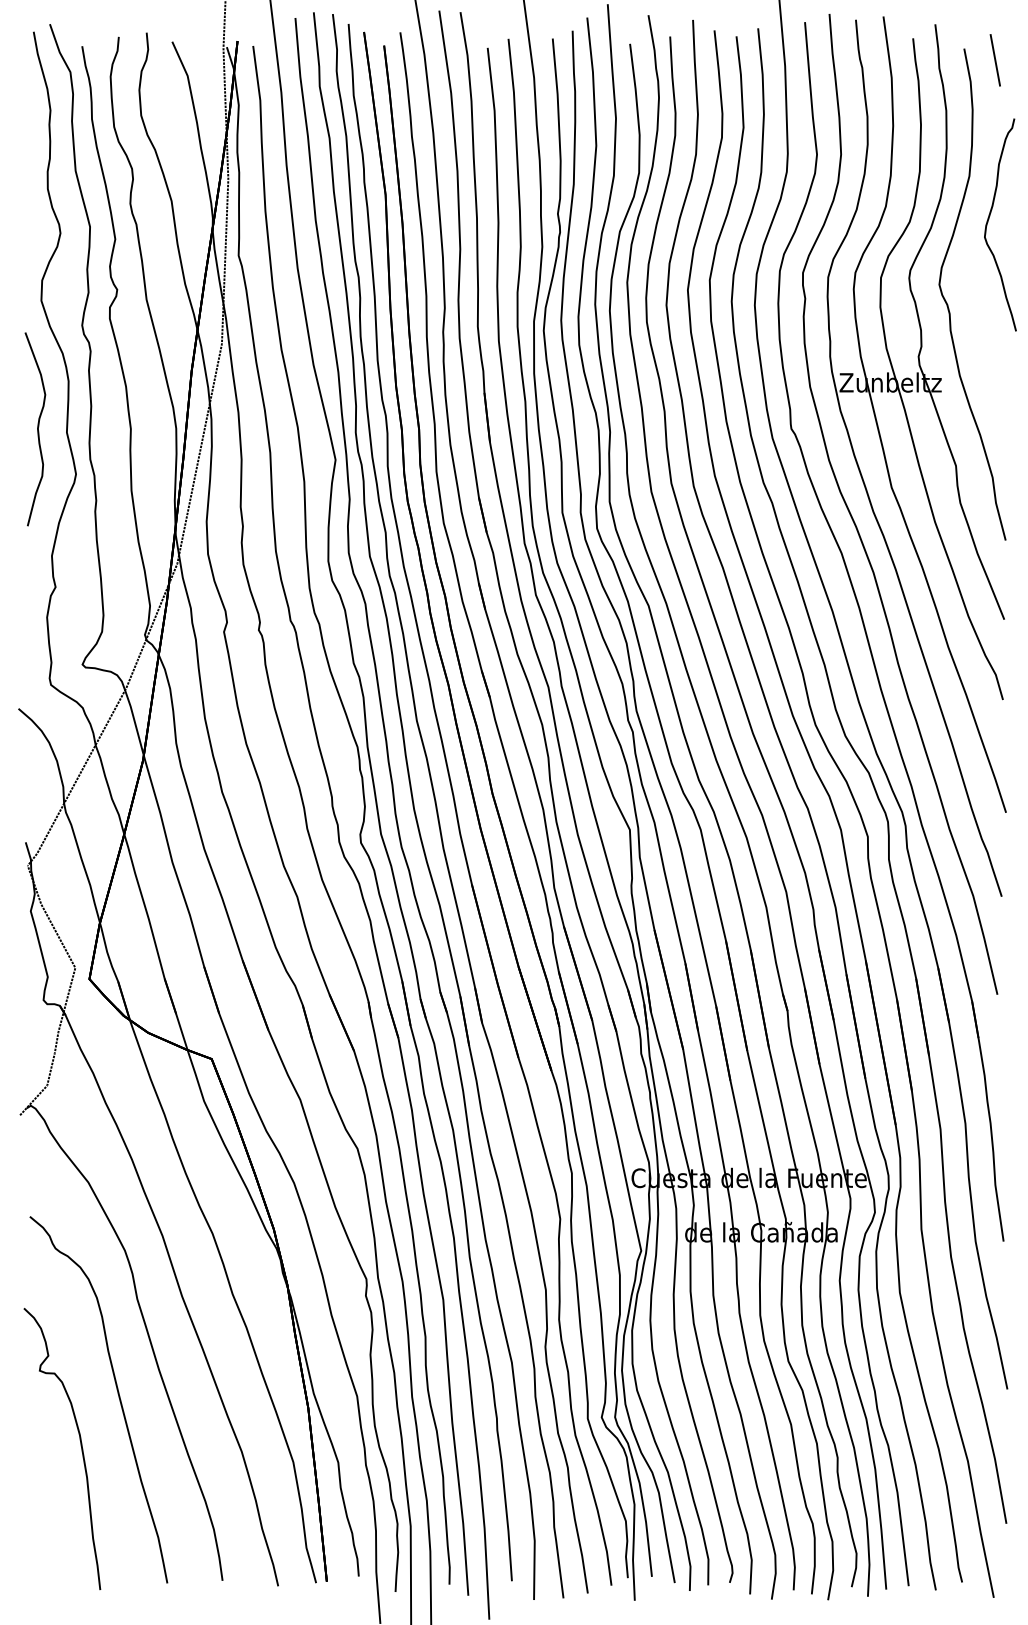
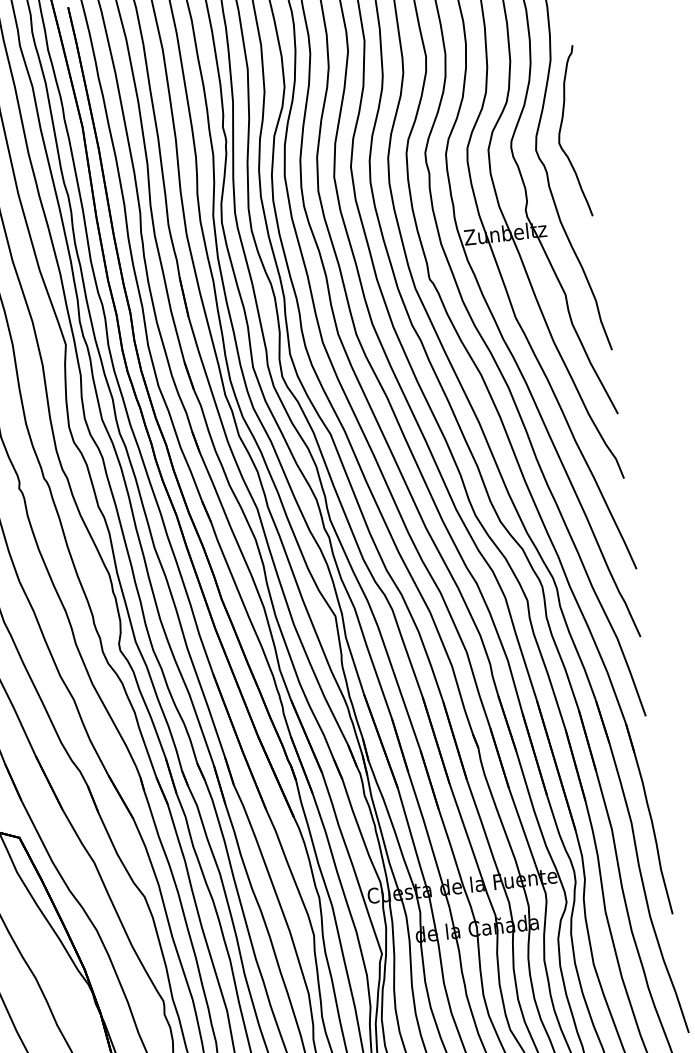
curve: (989, 219) -> (561, 128), moved

